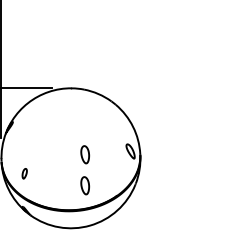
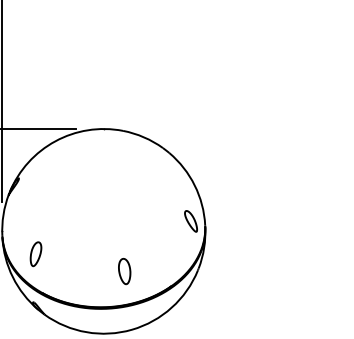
part: (84, 154) -> (123, 225), removed
part: (24, 173) -> (35, 253), size x1.67

